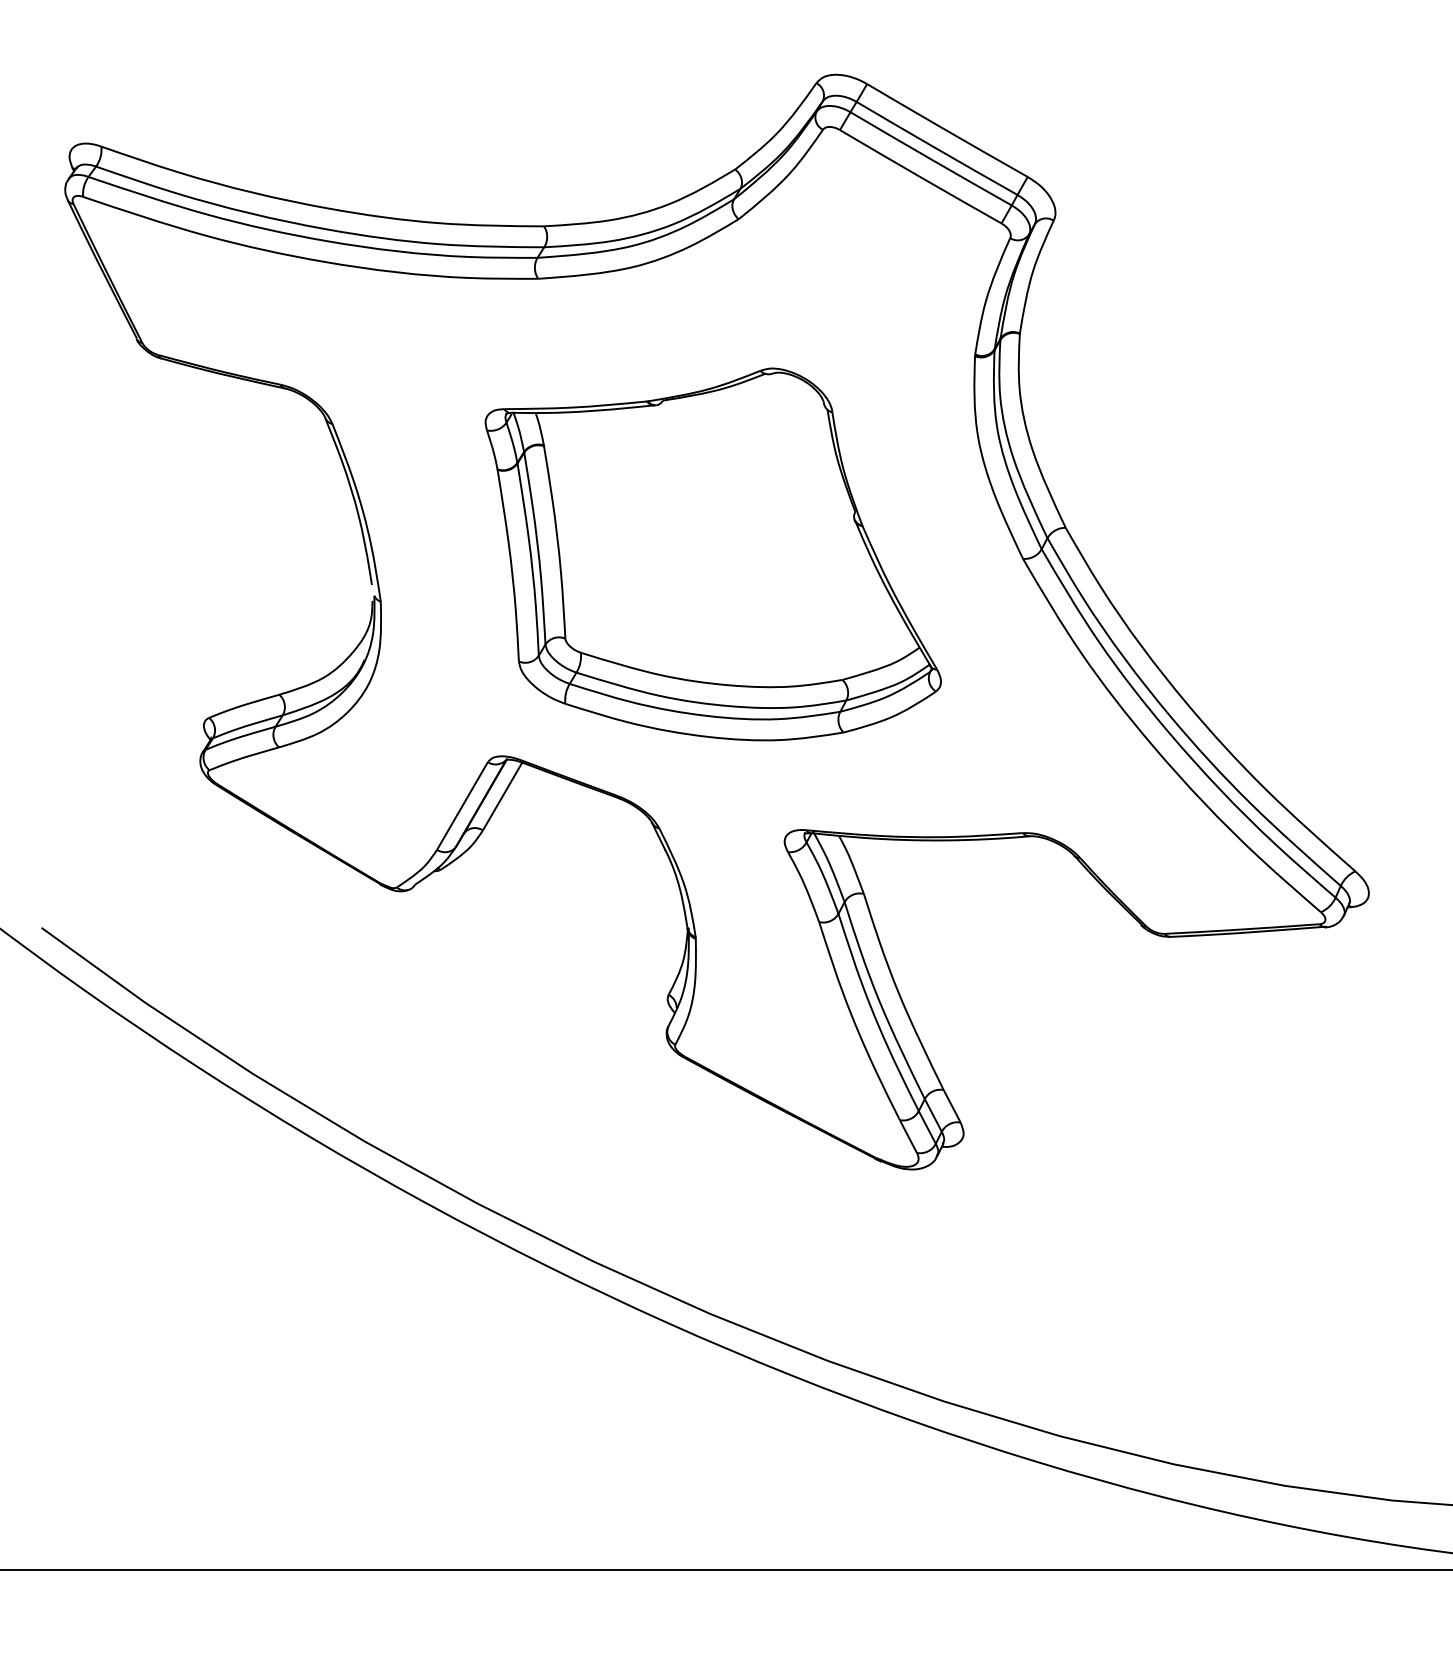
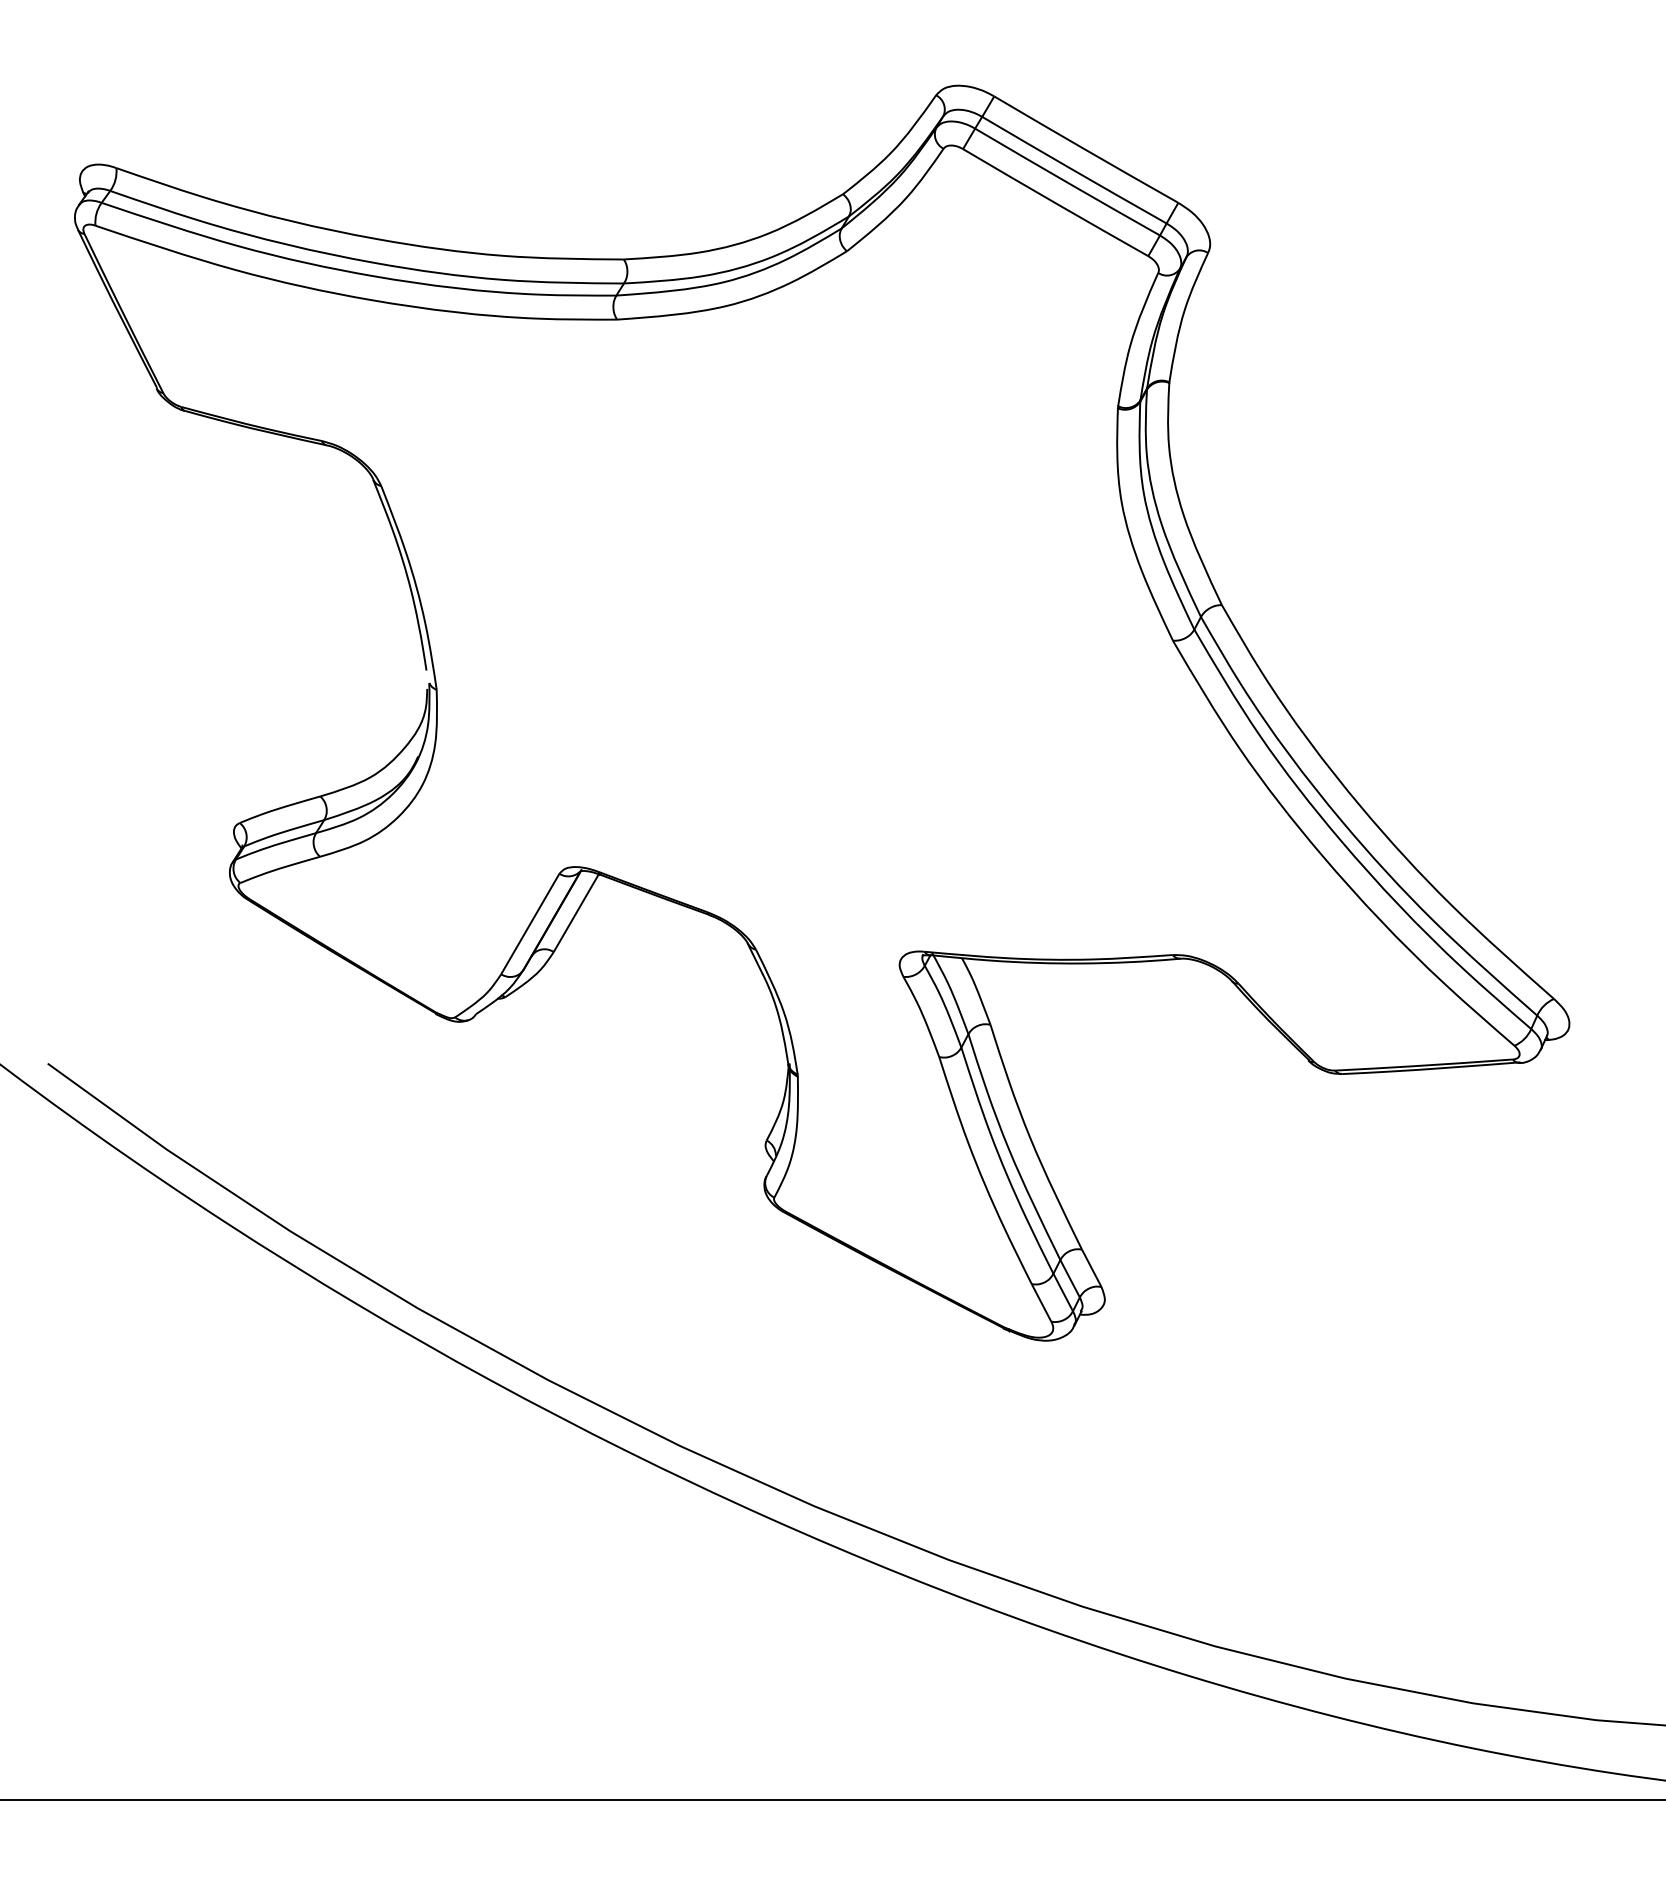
part: (712, 554) -> (817, 635), removed

